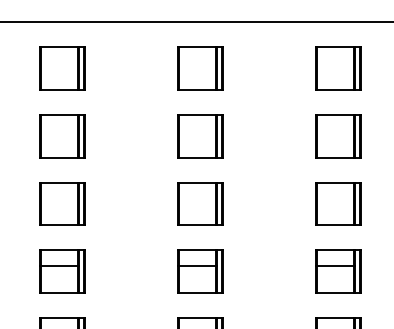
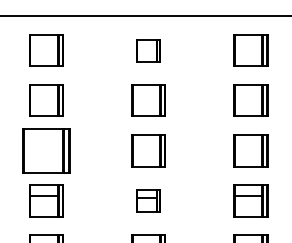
part: (200, 68) -> (148, 50), size x0.7
part: (62, 203) -> (46, 150), size x1.4
part: (200, 271) -> (148, 200), size x0.7

